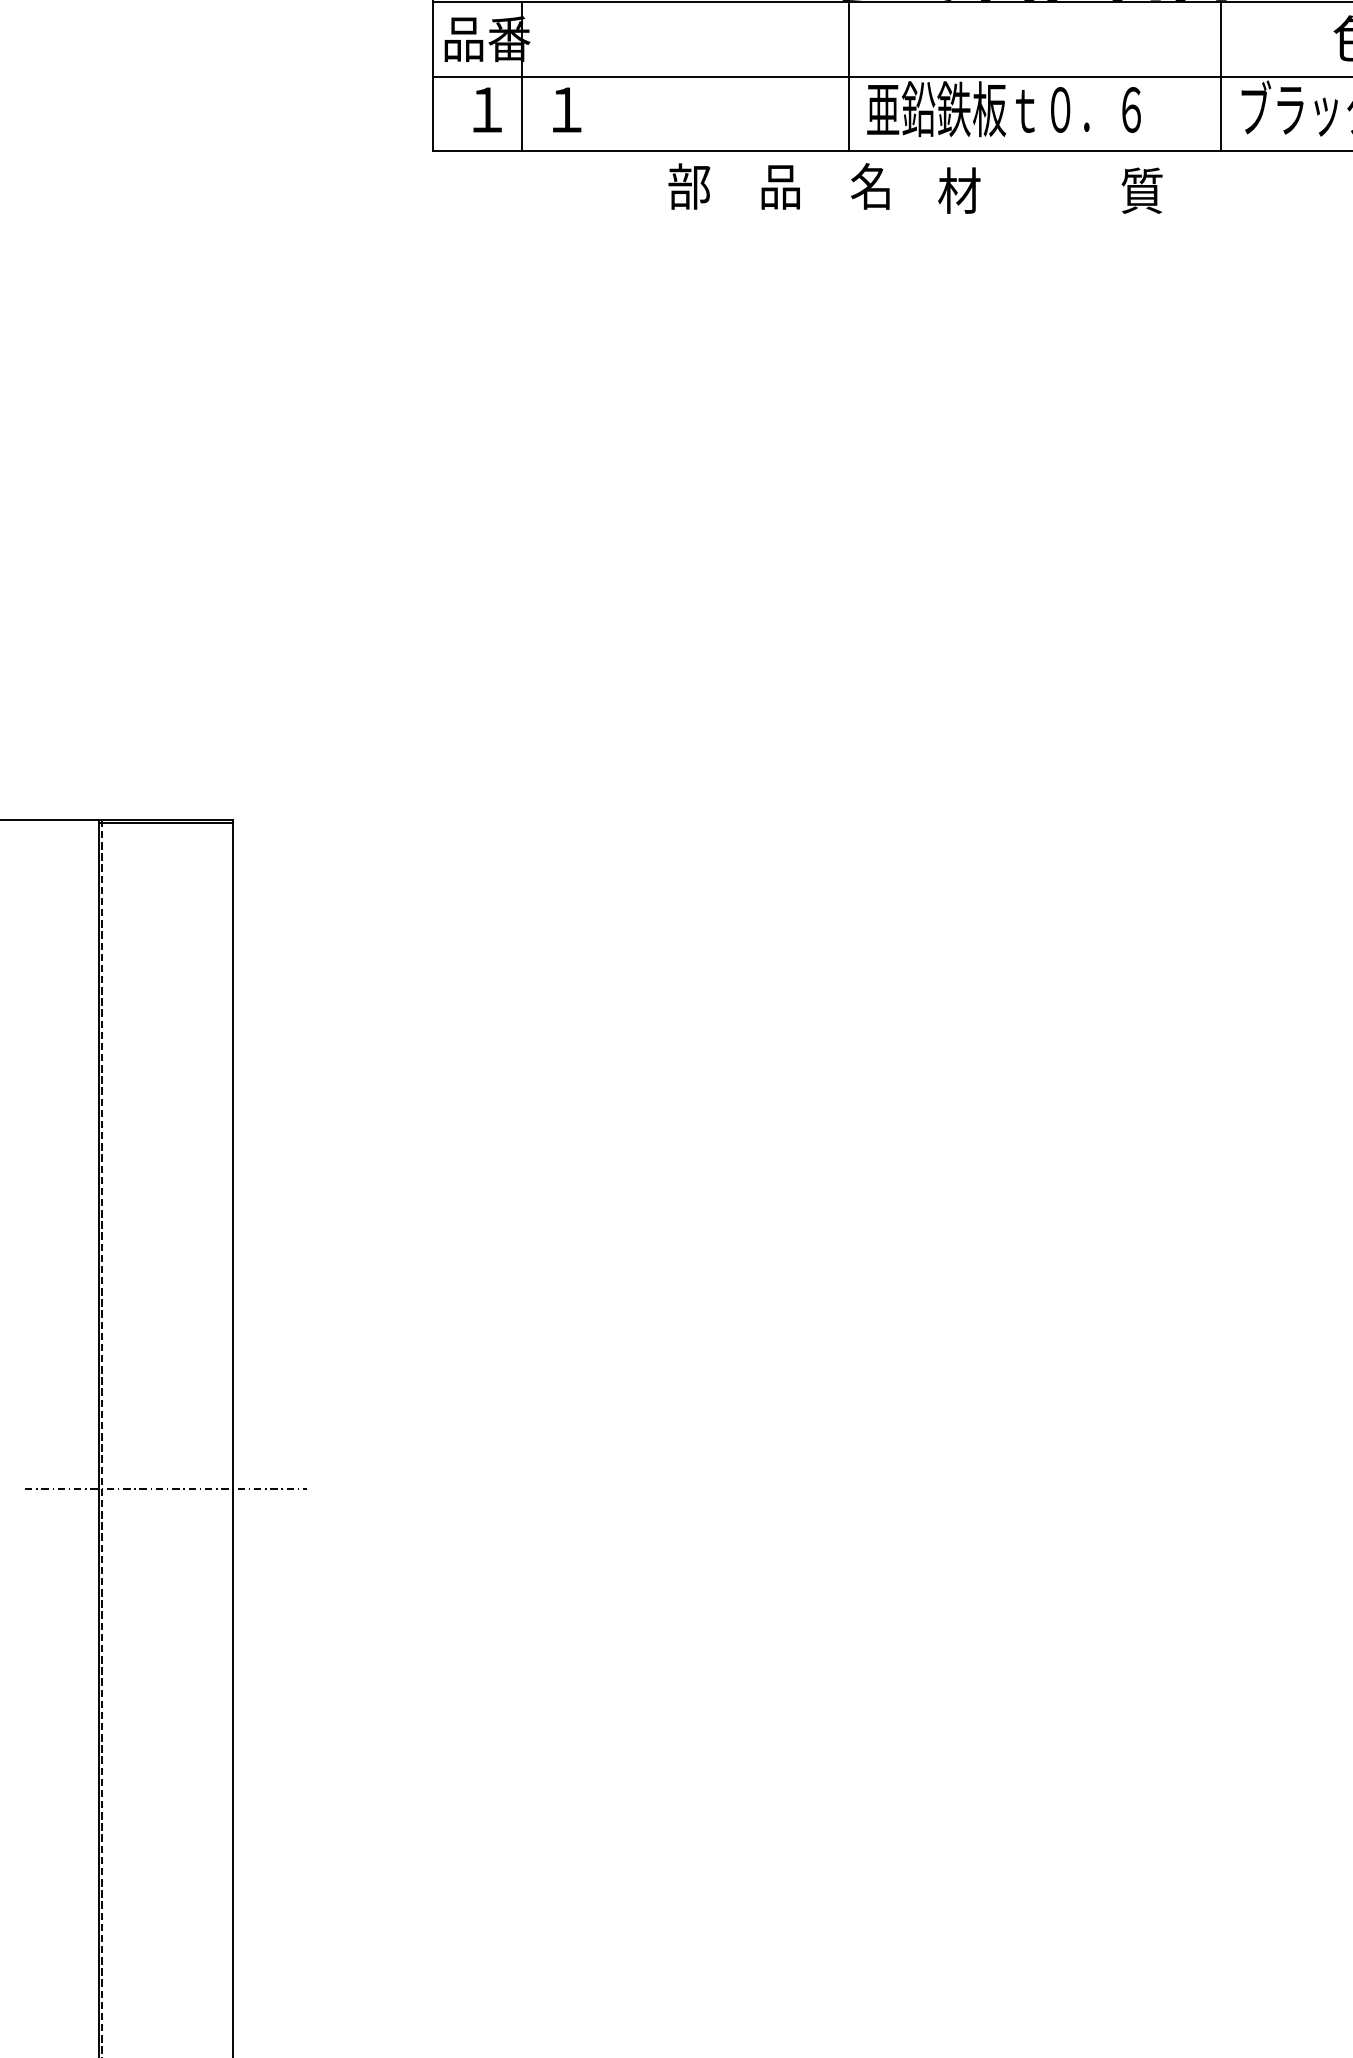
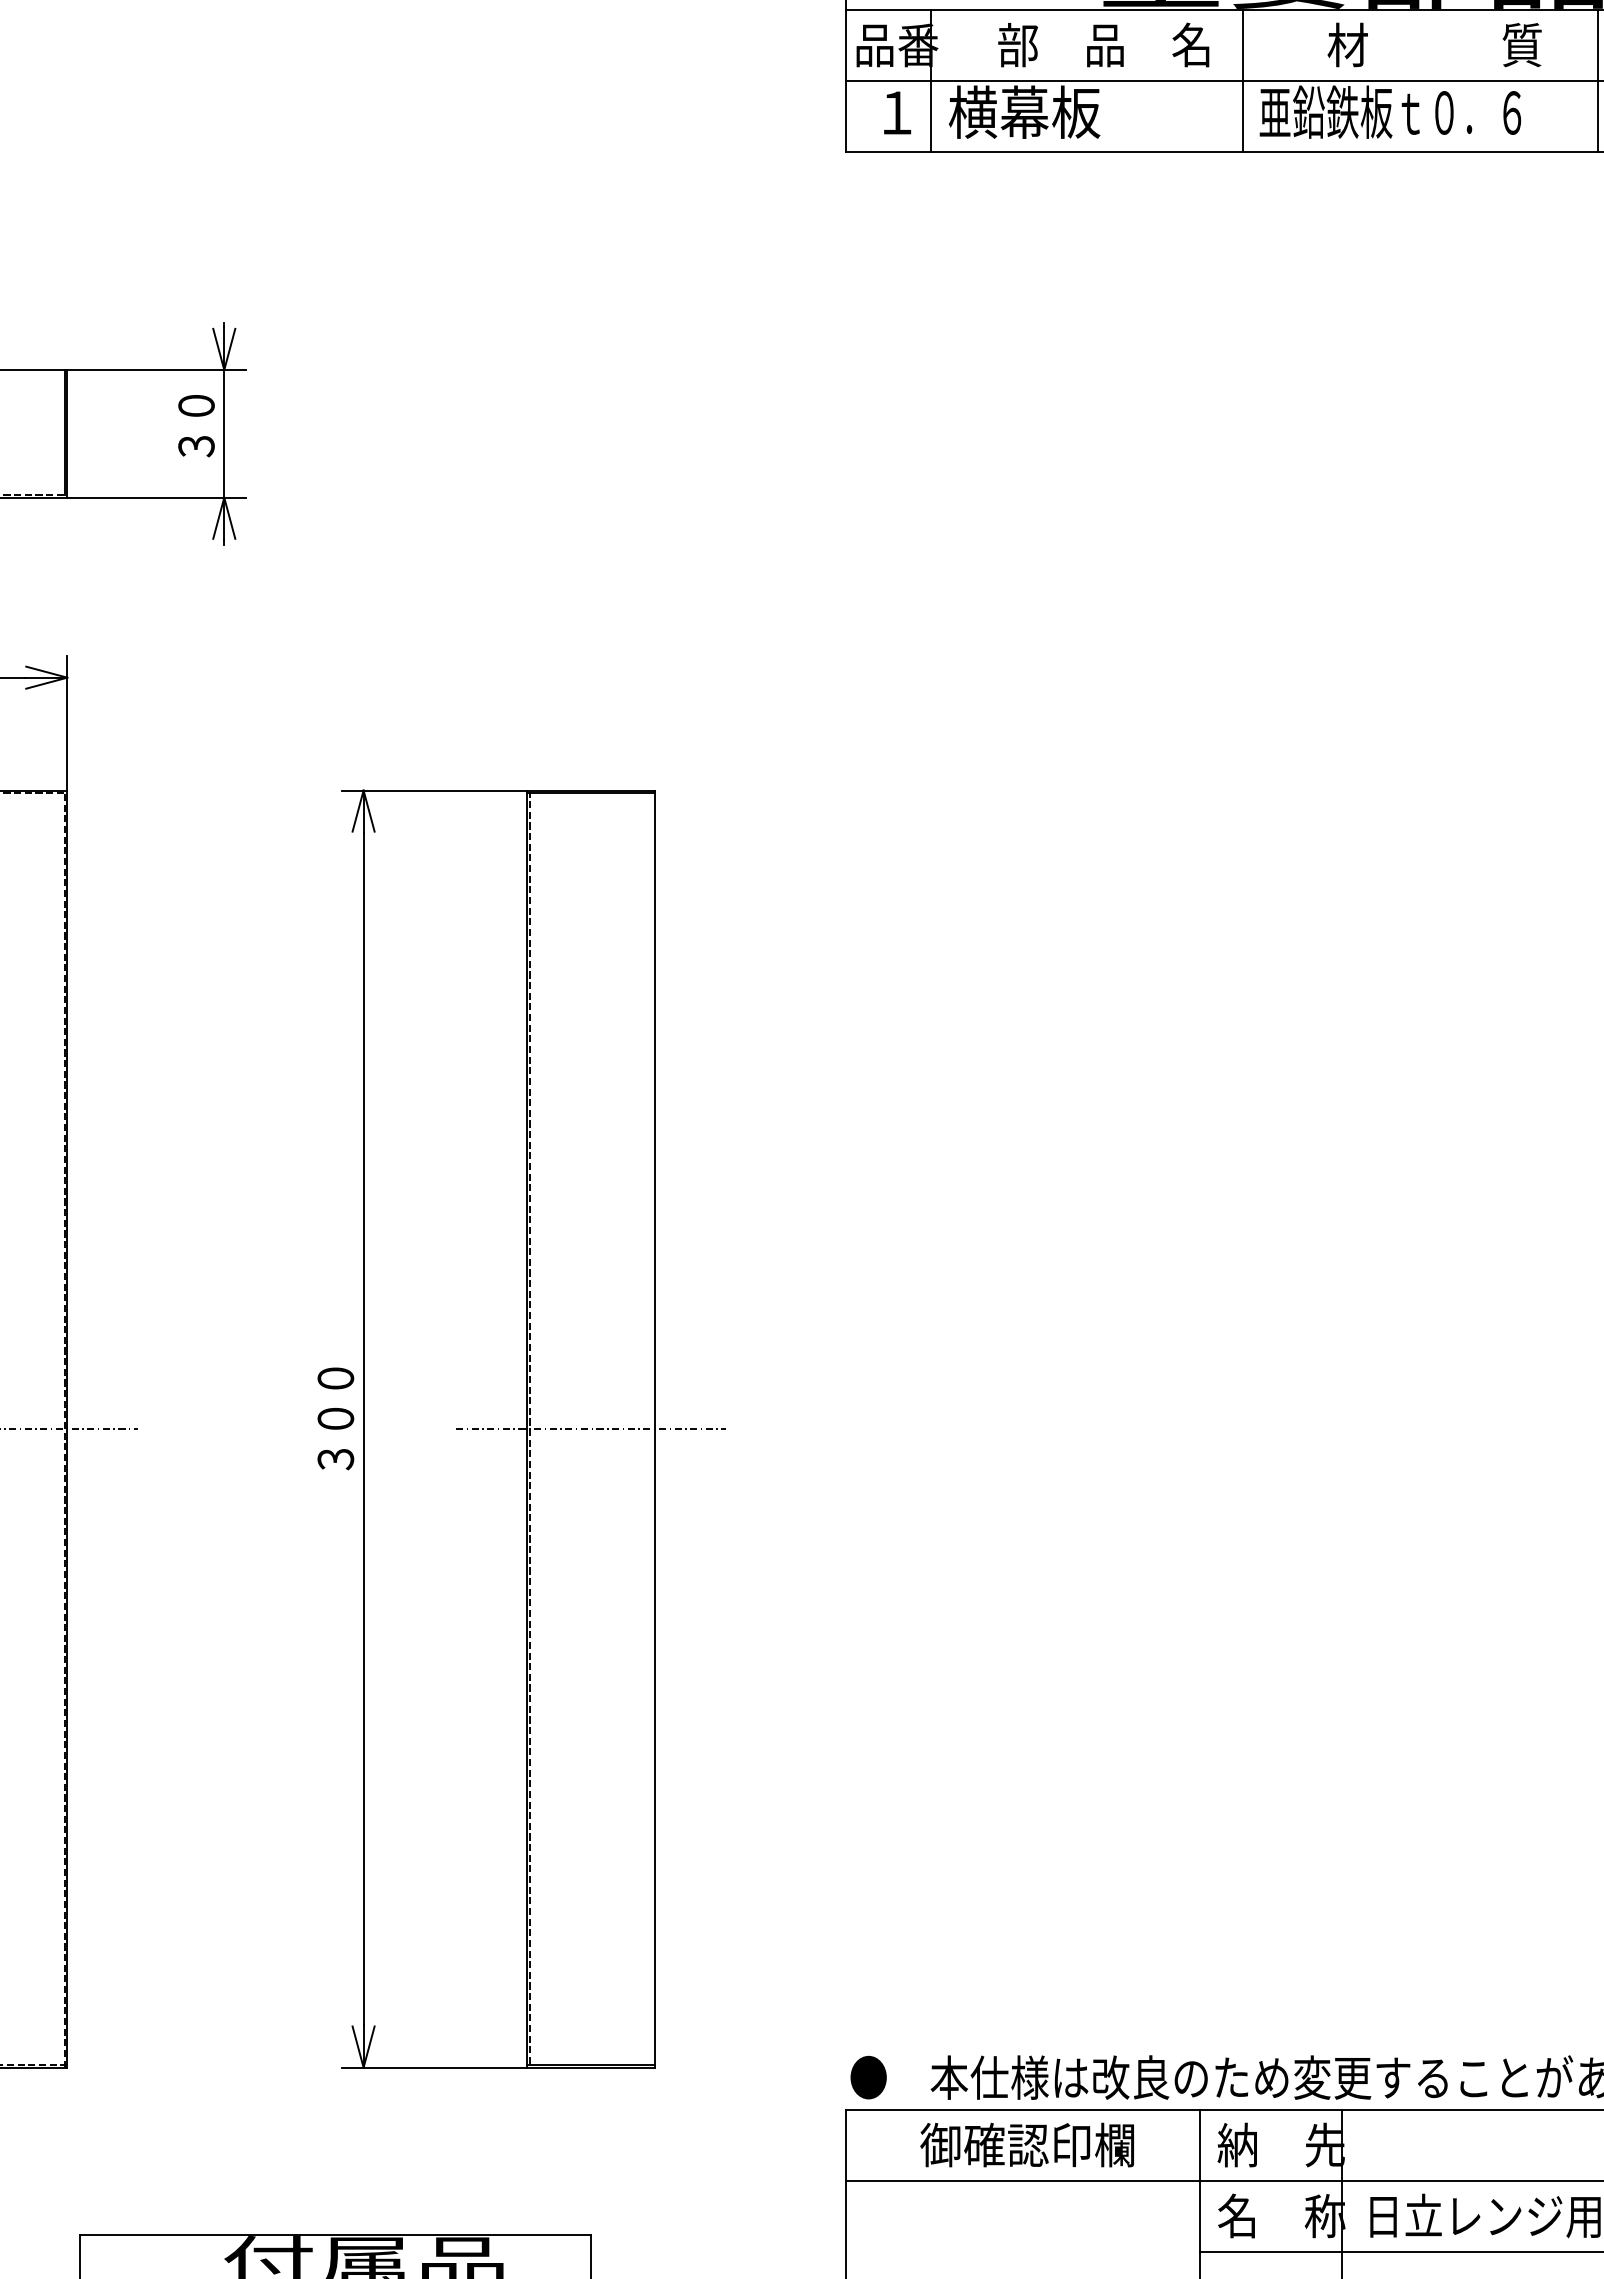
text: (620, 108) -> (1024, 111), １ -> 横幕板
text: (778, 185) -> (1103, 44), moved
text: (1050, 190) -> (1434, 44), moved

